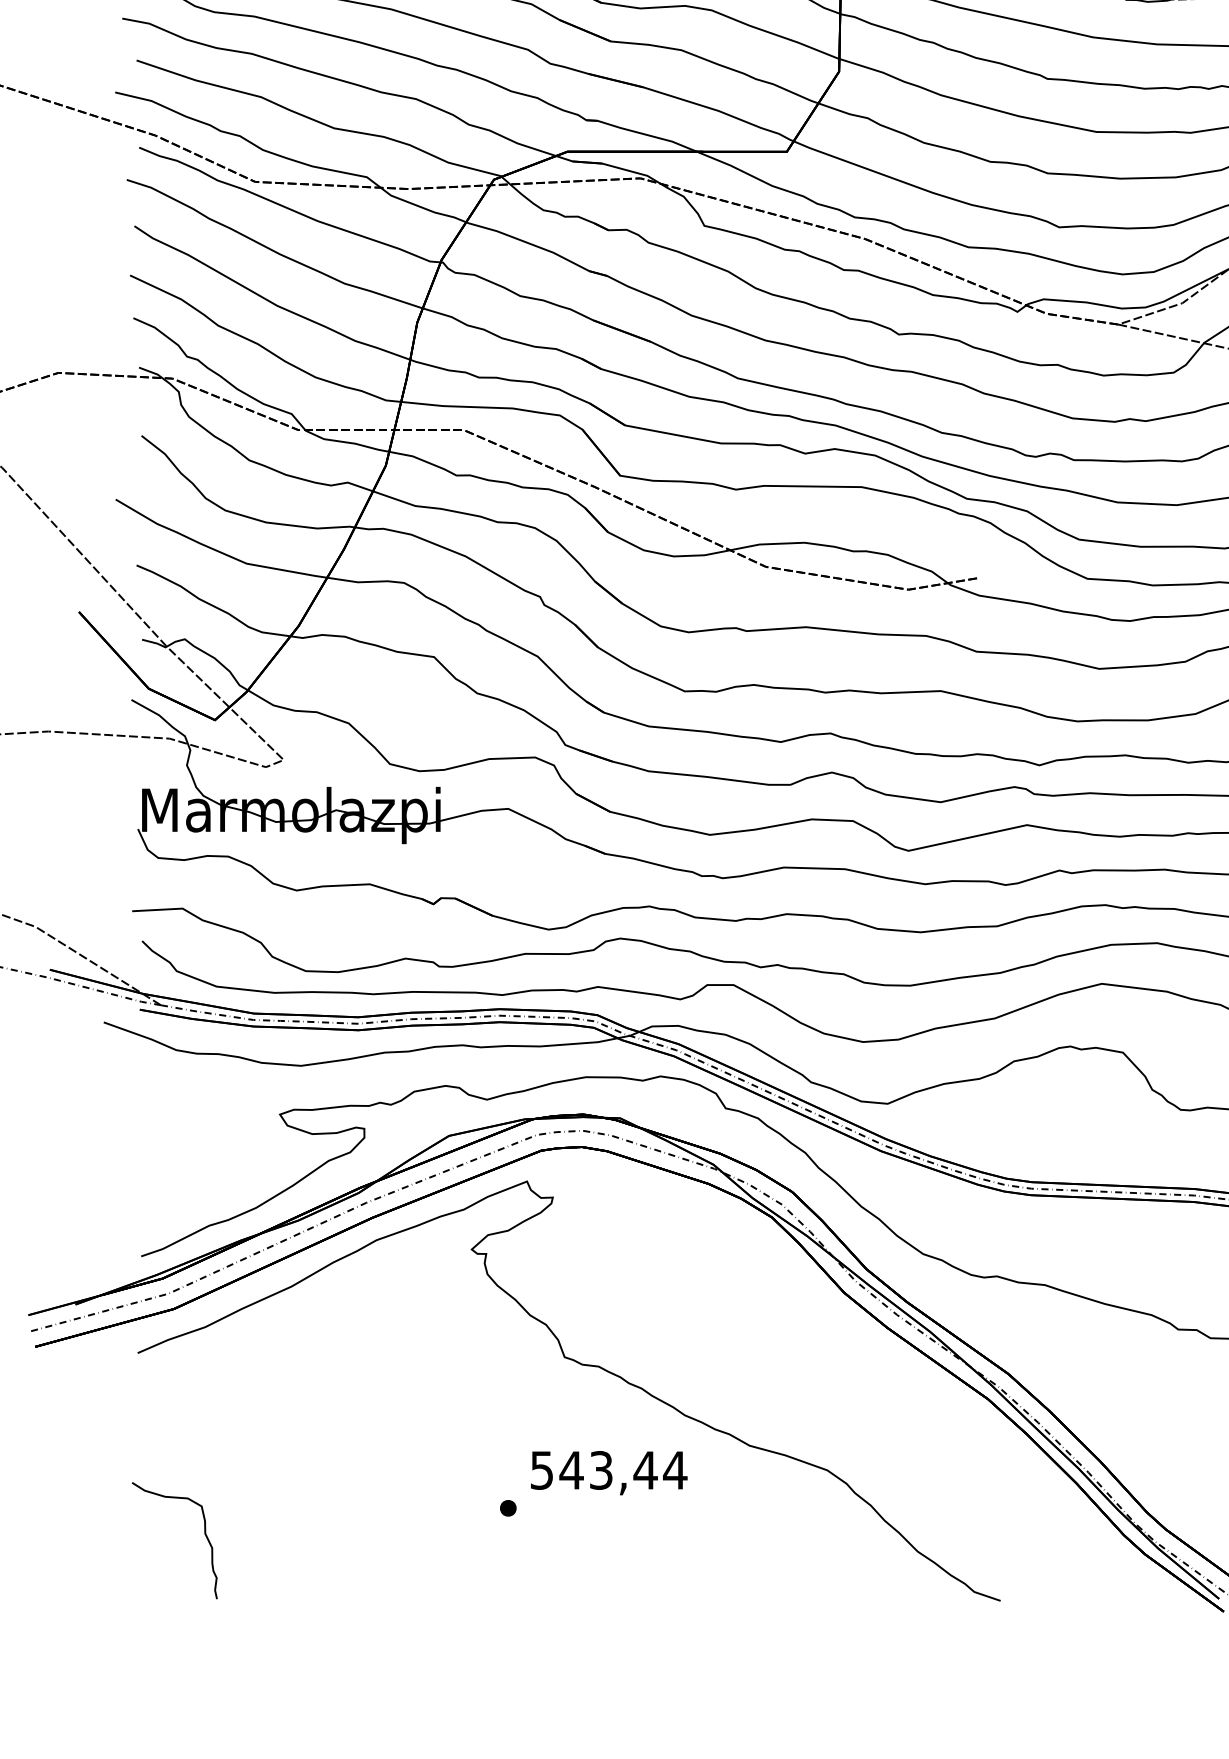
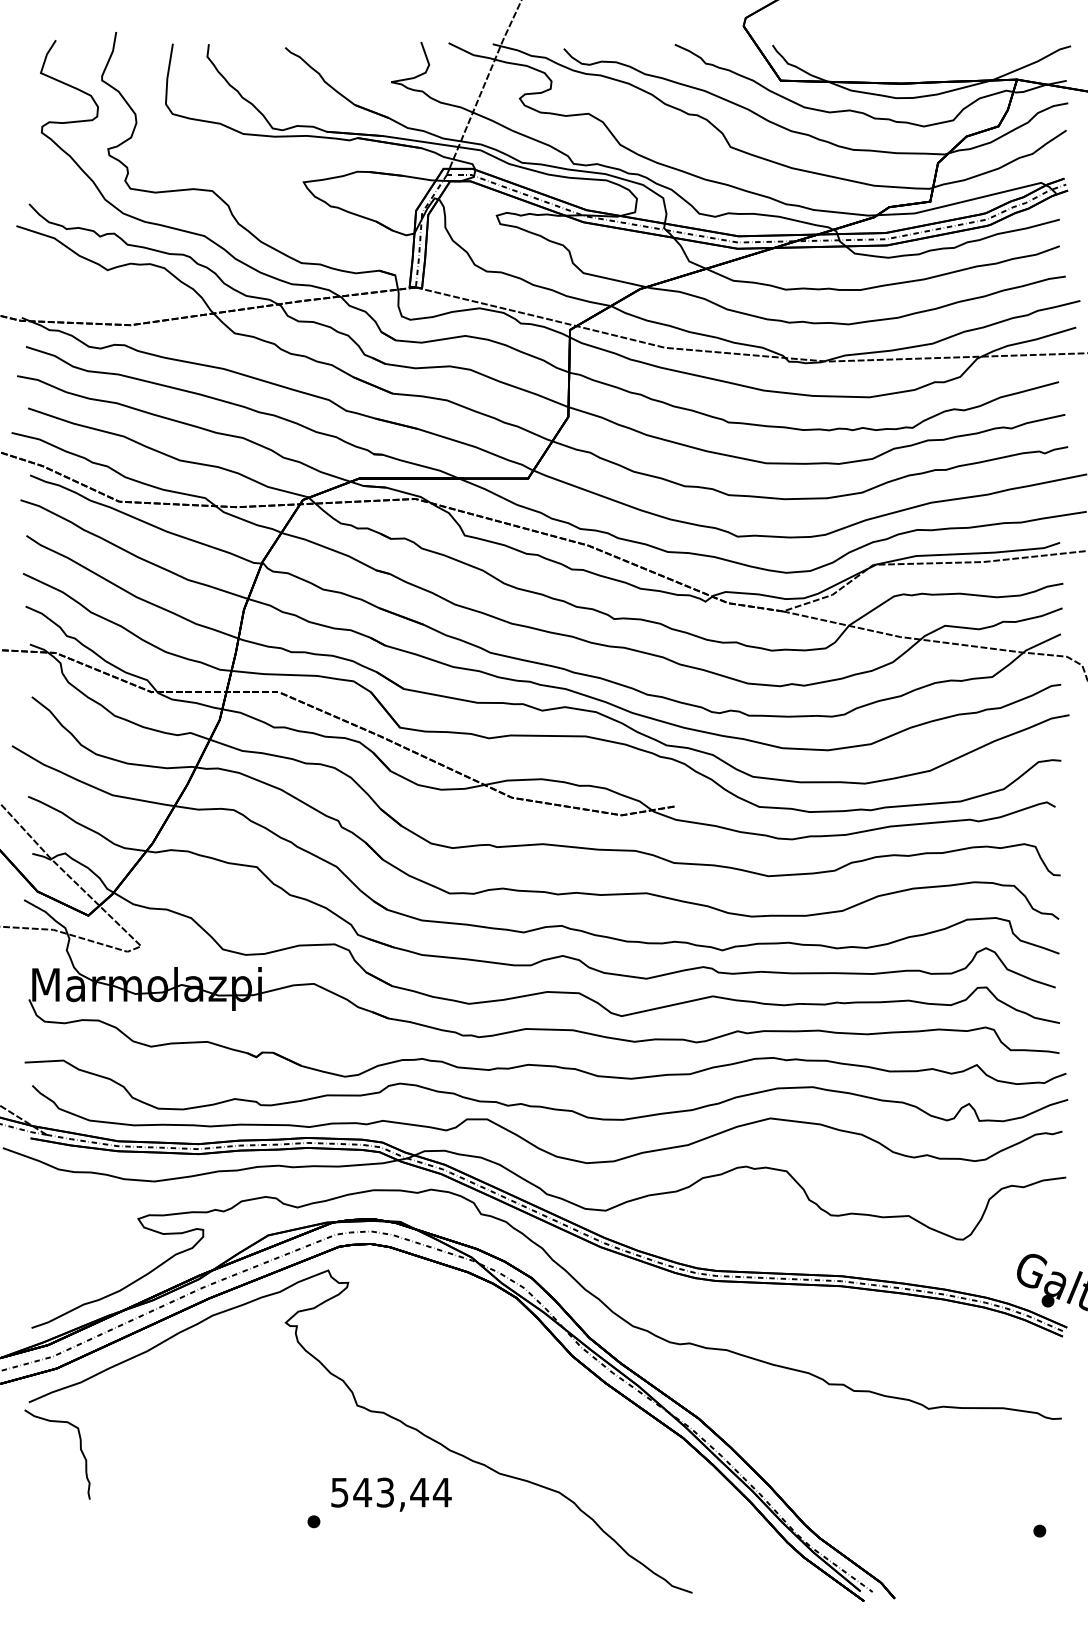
curve: (204, 1535) -> (80, 1450), moved

